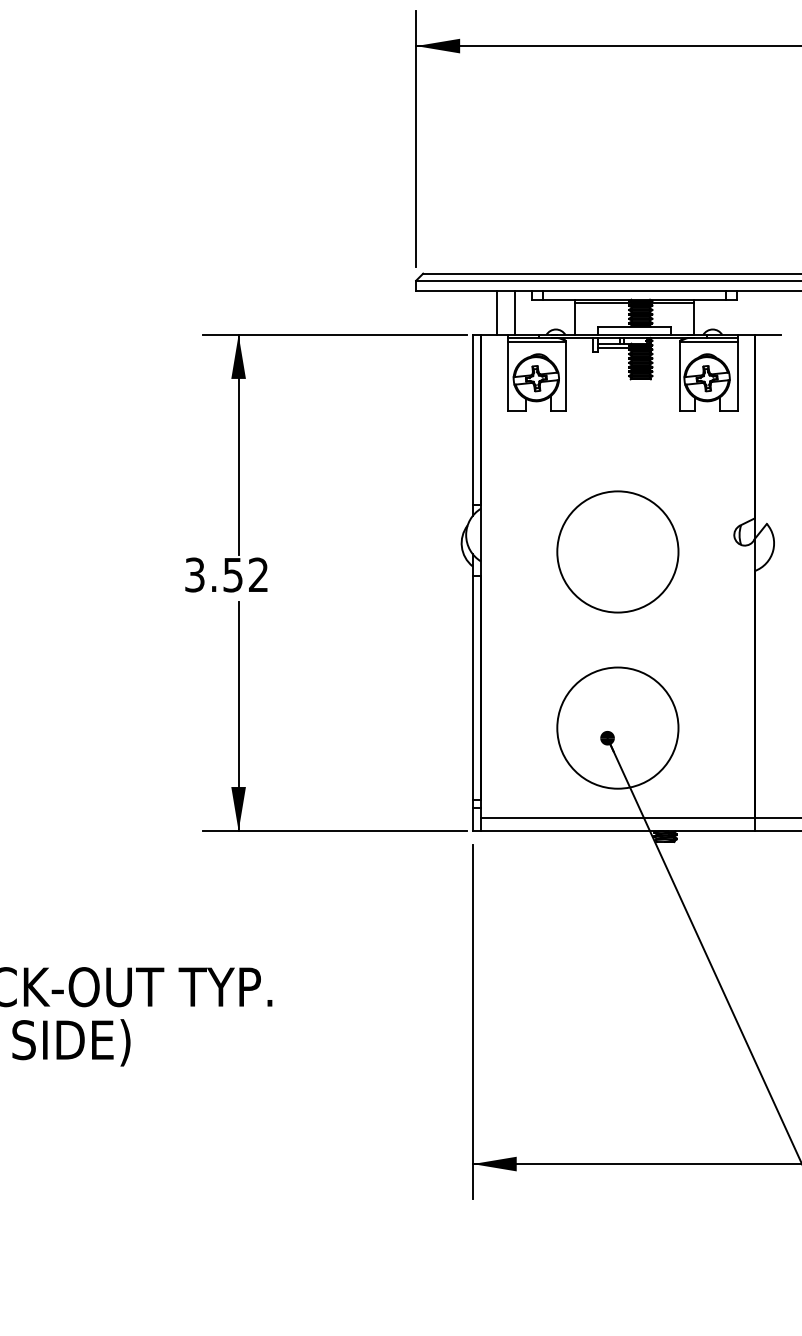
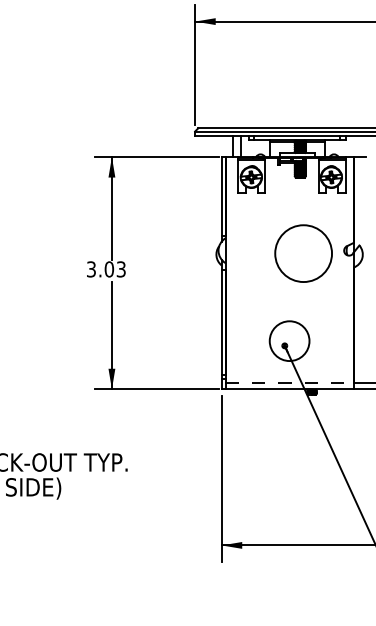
circle: (617, 551) -> (303, 253), moved
text: (244, 575) -> (114, 269), 3.52 -> 3.03
circle: (617, 726) -> (289, 340), size x0.7
line: (619, 818) -> (290, 383), solid -> dashed

